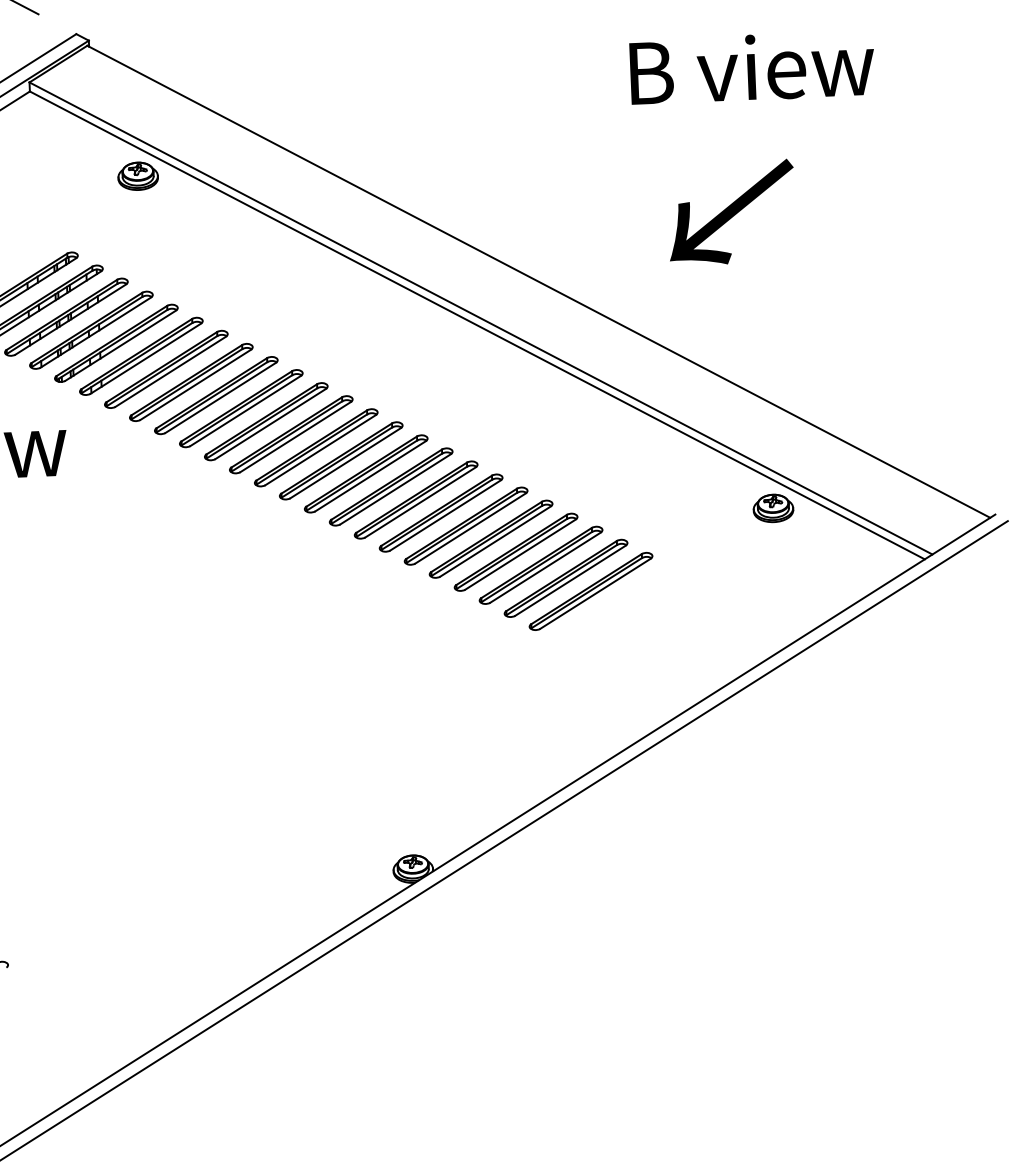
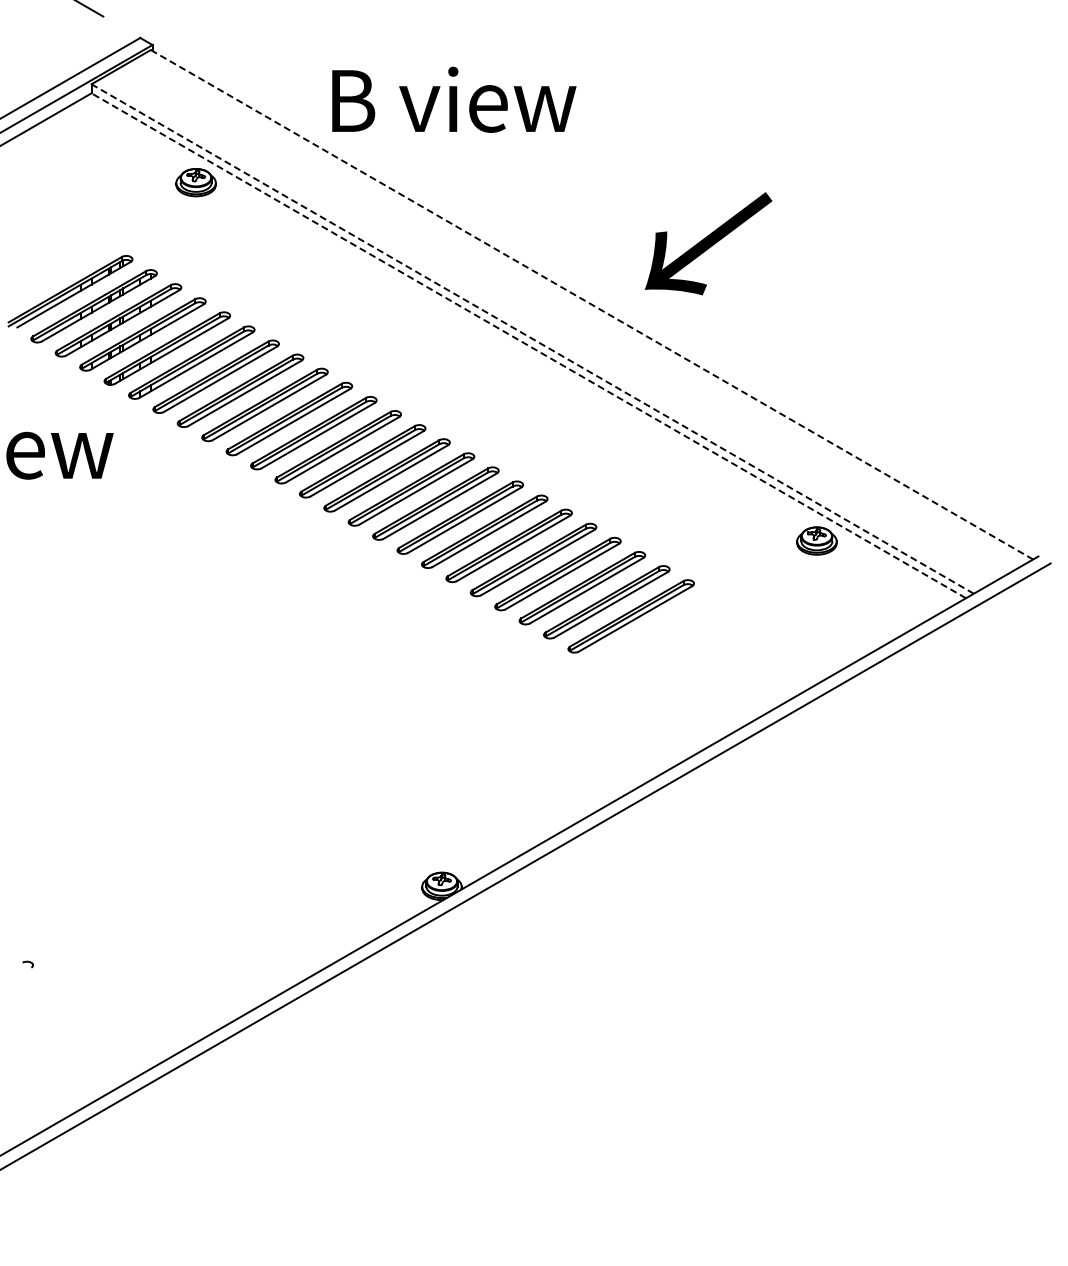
text: (752, 67) -> (454, 99), moved
text: (731, 212) -> (708, 243), moved
line: (539, 282) -> (592, 305), solid -> dashed
line: (480, 317) -> (532, 338), solid -> dashed
line: (477, 325) -> (528, 345), solid -> dashed

